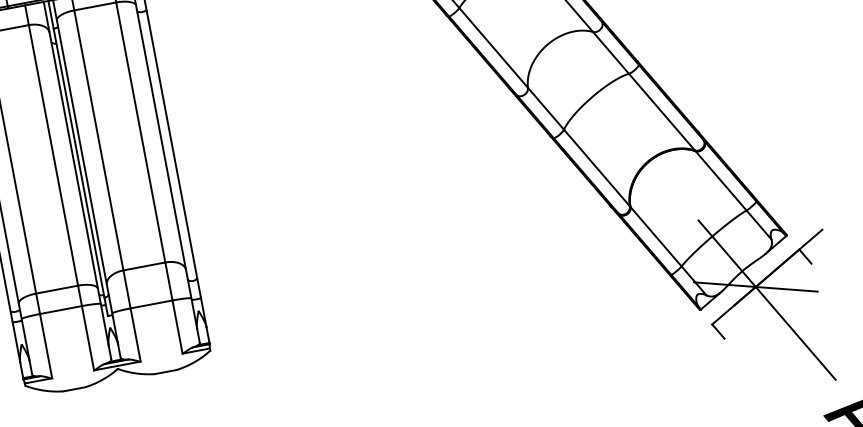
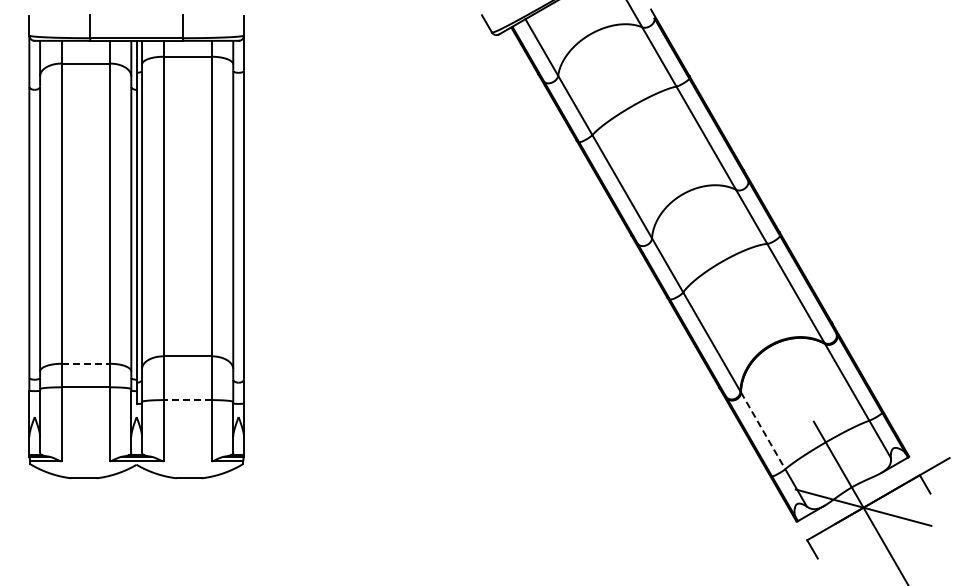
line: (656, 237) -> (763, 431), solid -> dashed
line: (57, 289) -> (86, 363), solid -> dashed
line: (151, 304) -> (187, 400), solid -> dashed

